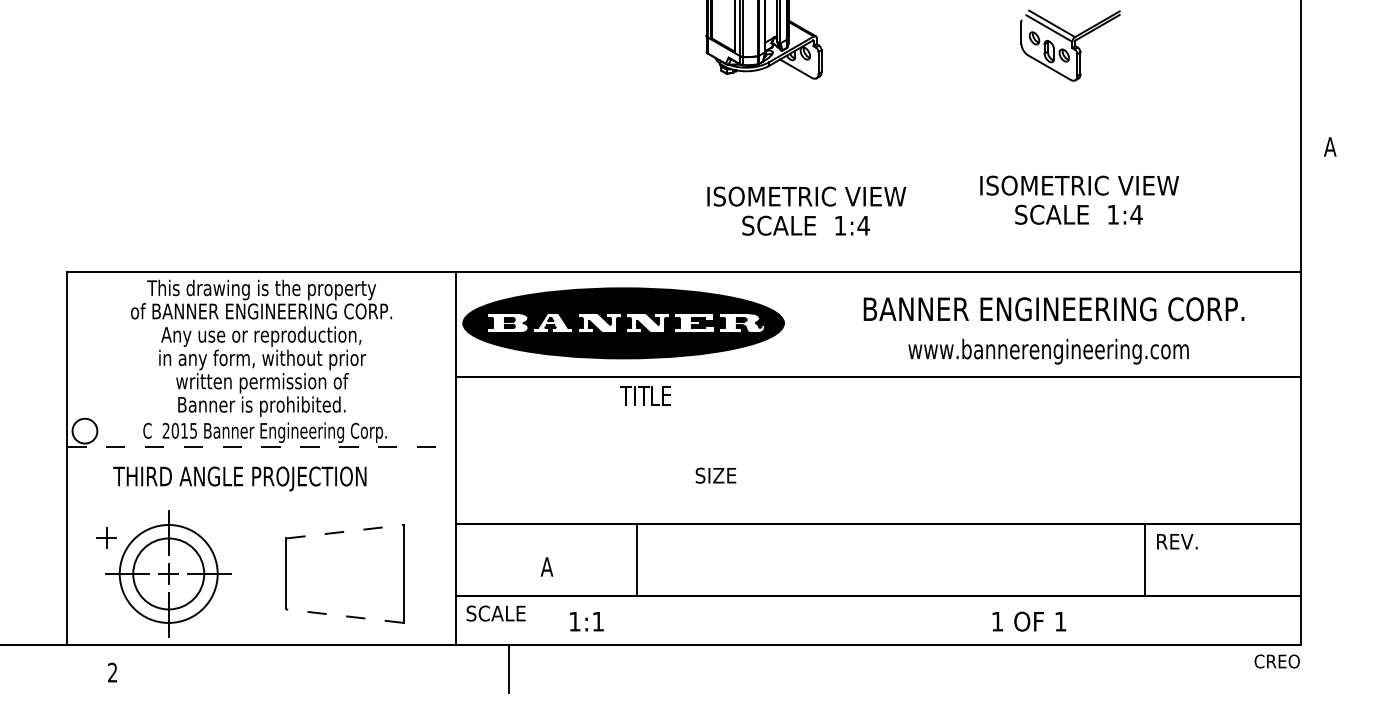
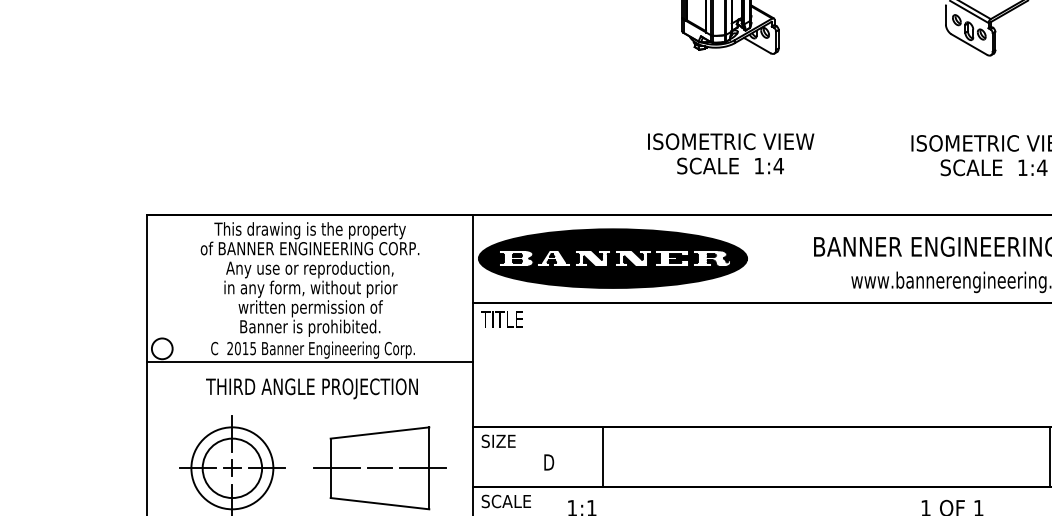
text: (806, 210) -> (730, 153), moved
text: (645, 395) -> (501, 318), moved
line: (261, 446) -> (310, 361), dashed -> solid
text: (715, 475) -> (498, 441), moved
text: (239, 478) -> (311, 388), moved
line: (345, 531) -> (380, 432), dashed -> solid
part: (106, 537) -> (180, 437), removed
line: (637, 560) -> (602, 457), moved
text: (546, 566) -> (548, 462), A -> D
line: (293, 573) -> (336, 467), added
line: (344, 573) -> (379, 467), added
line: (396, 573) -> (422, 467), added
line: (344, 616) -> (379, 503), dashed -> solid

